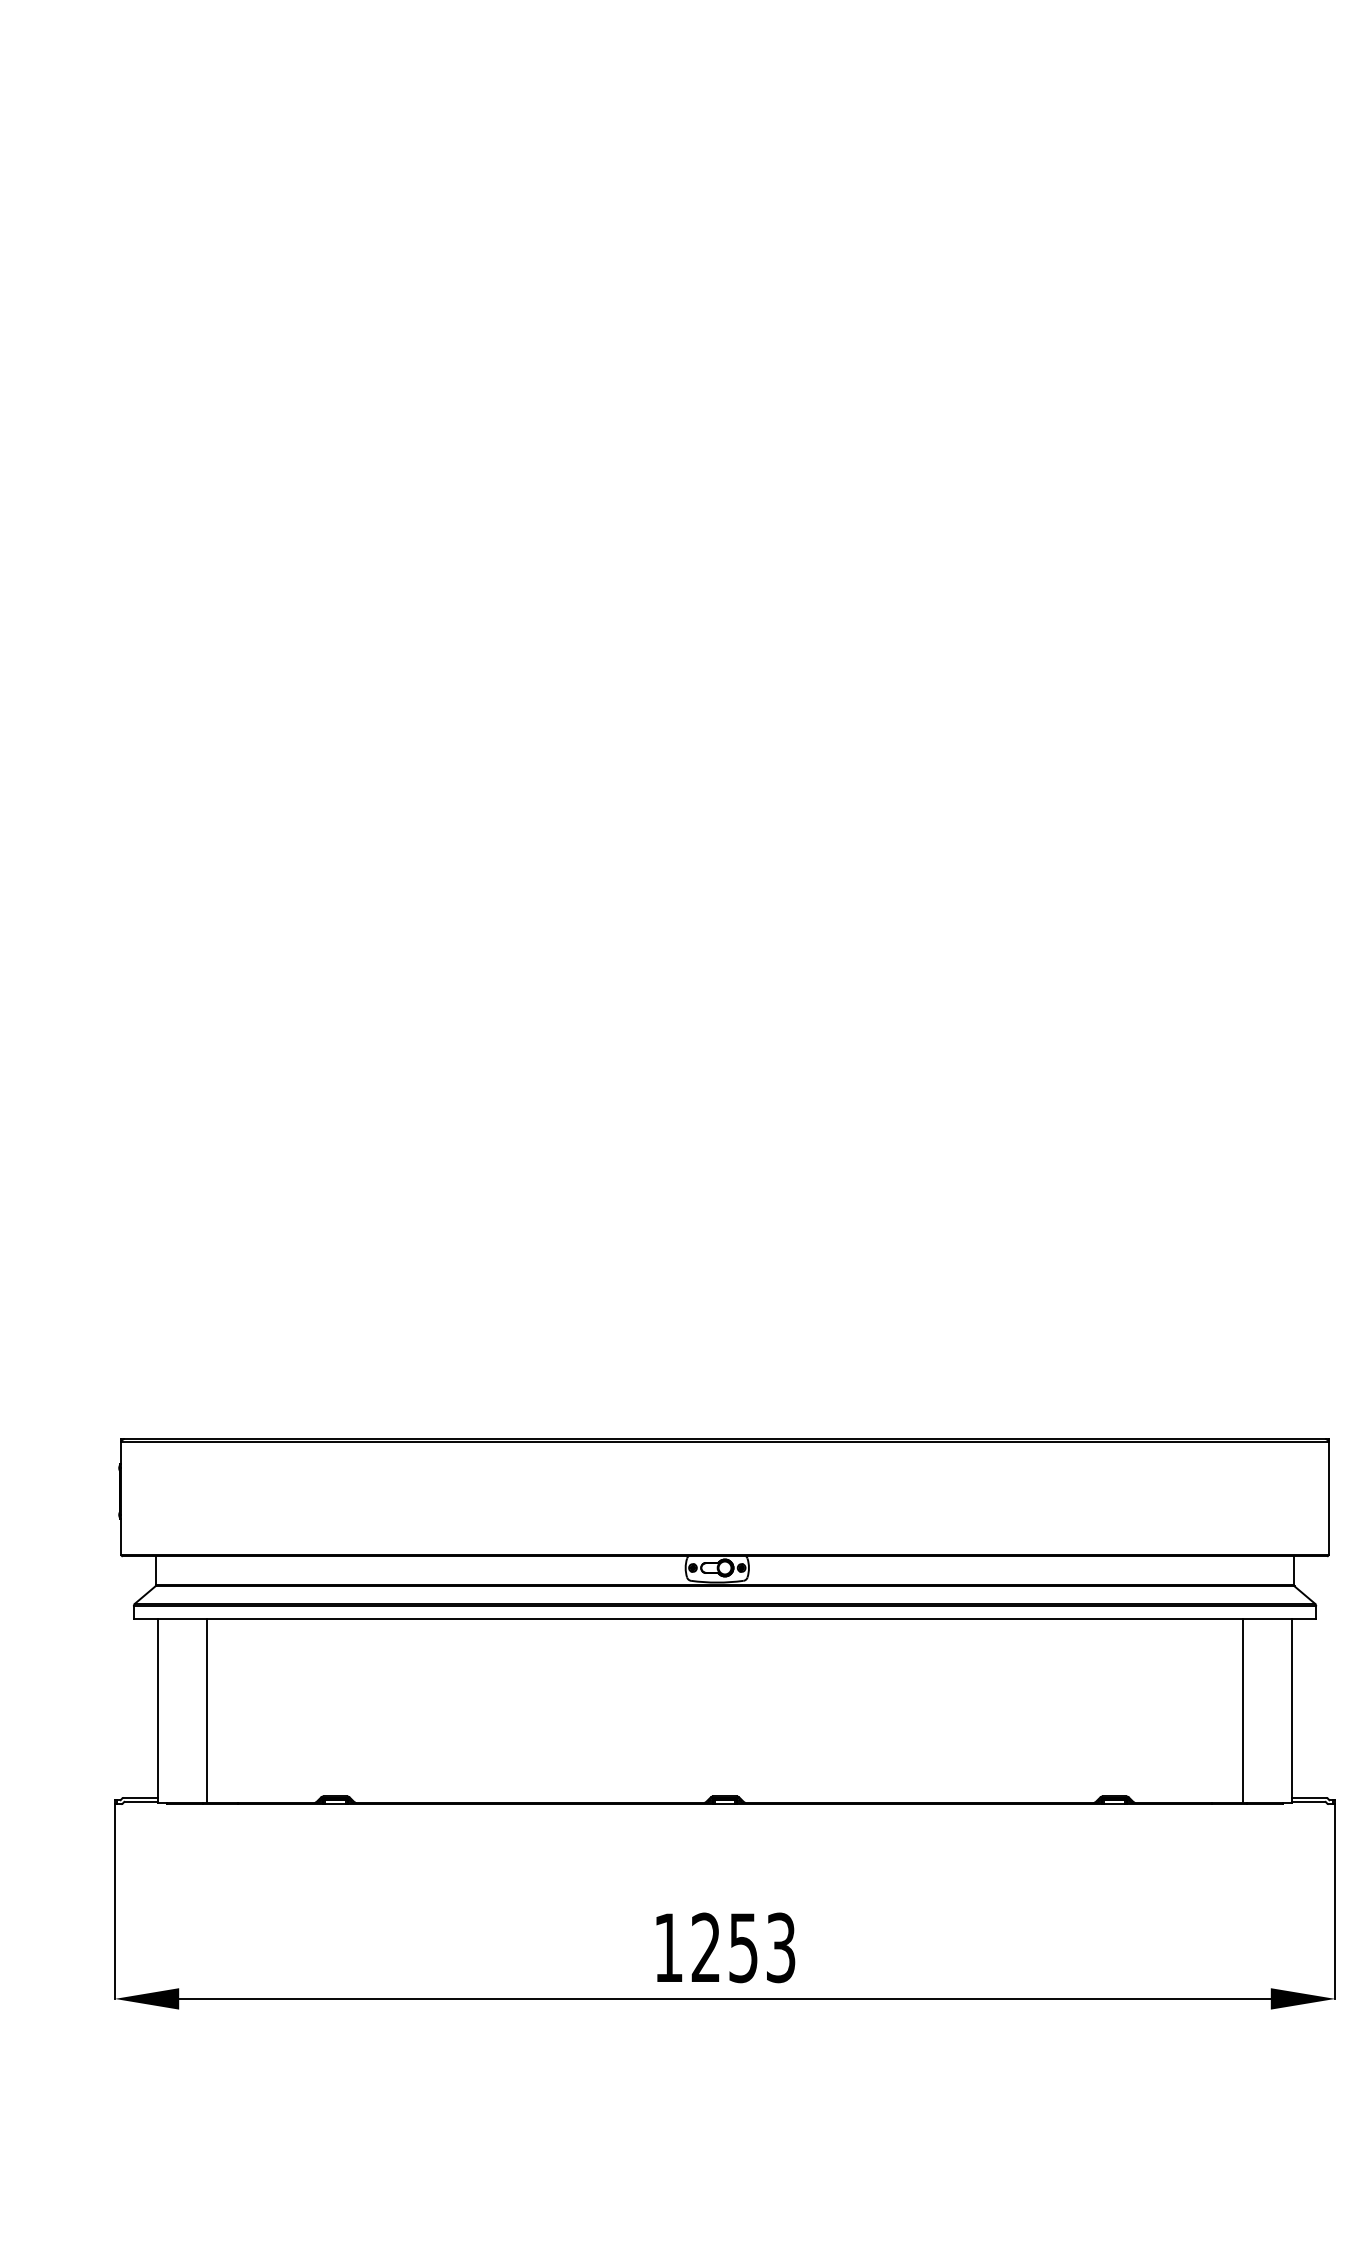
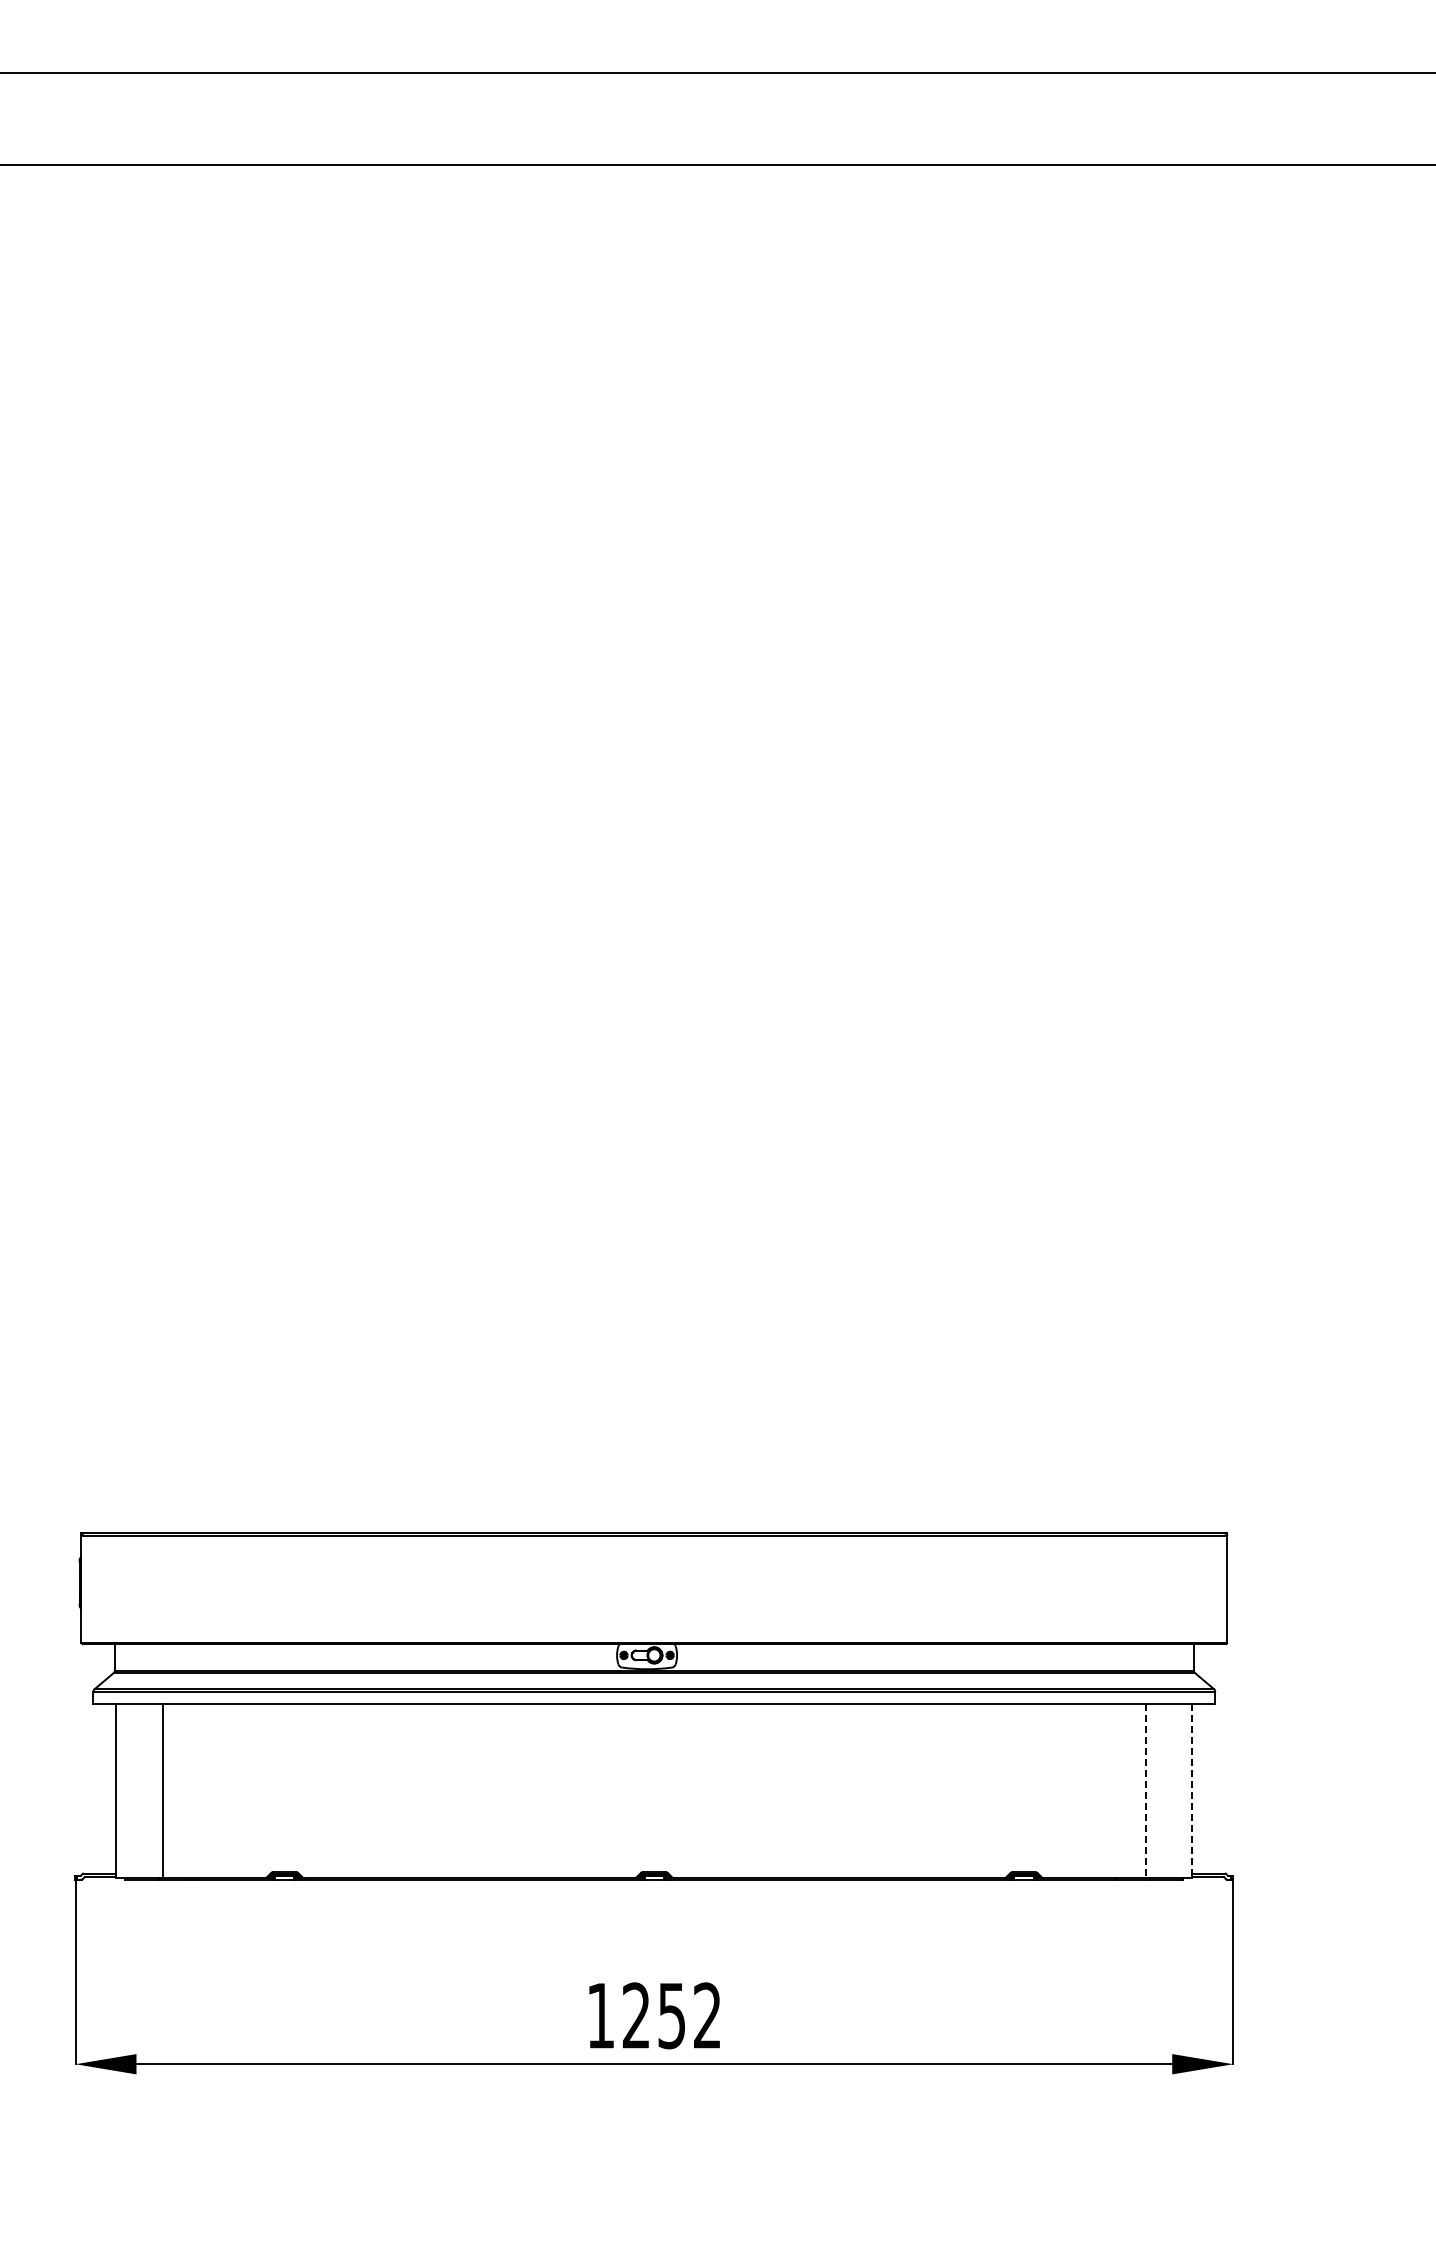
line: (1243, 1711) -> (1146, 1791), solid -> dashed
line: (1292, 1711) -> (1192, 1791), solid -> dashed
text: (781, 1947) -> (707, 2015), 1253 -> 1252

